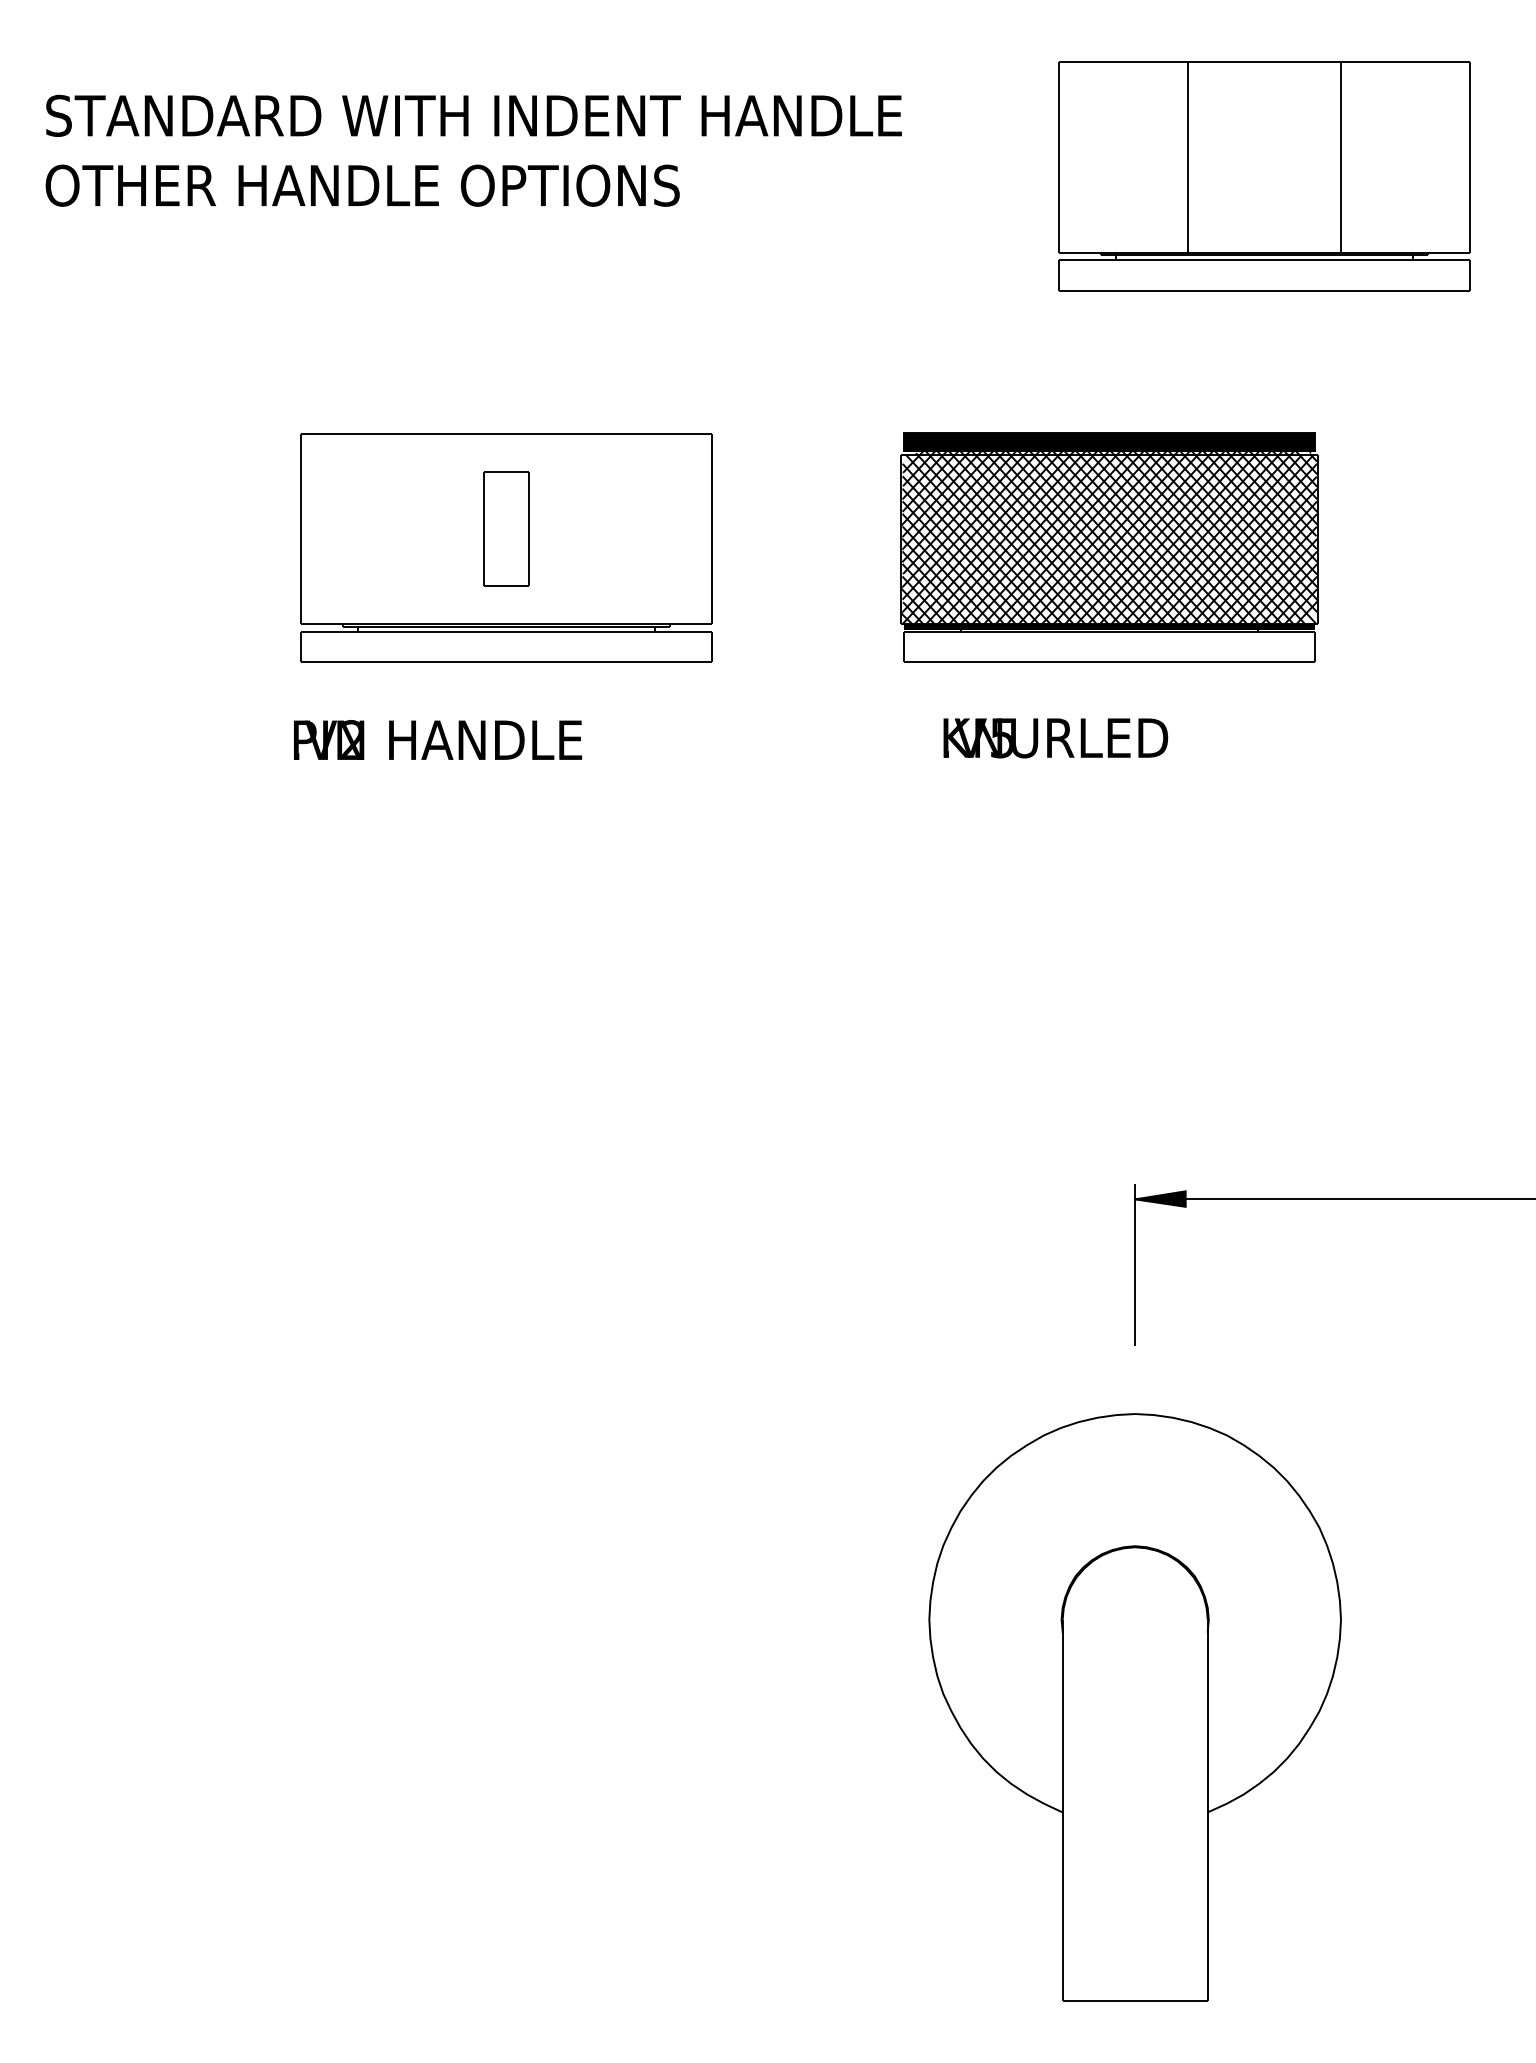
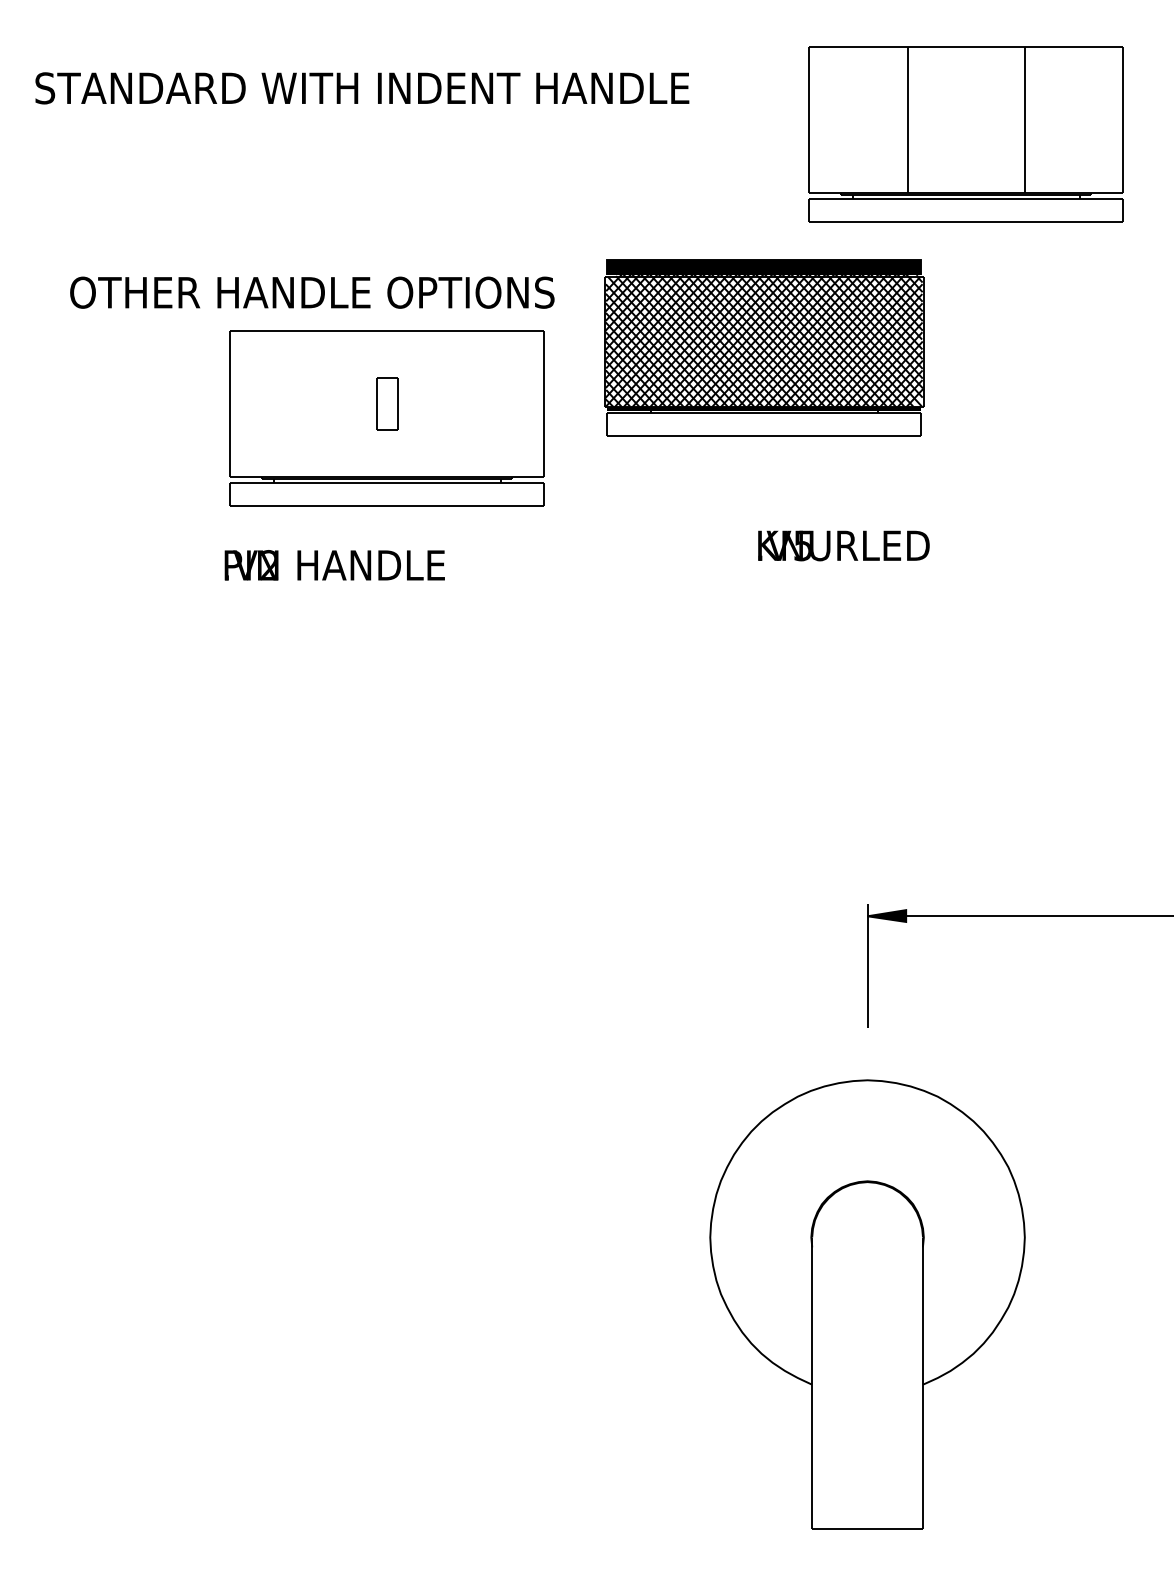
text: (362, 185) -> (312, 292), moved
part: (506, 528) -> (387, 403), size x0.6
part: (1110, 546) -> (764, 347), moved
text: (1055, 737) -> (843, 545), moved

